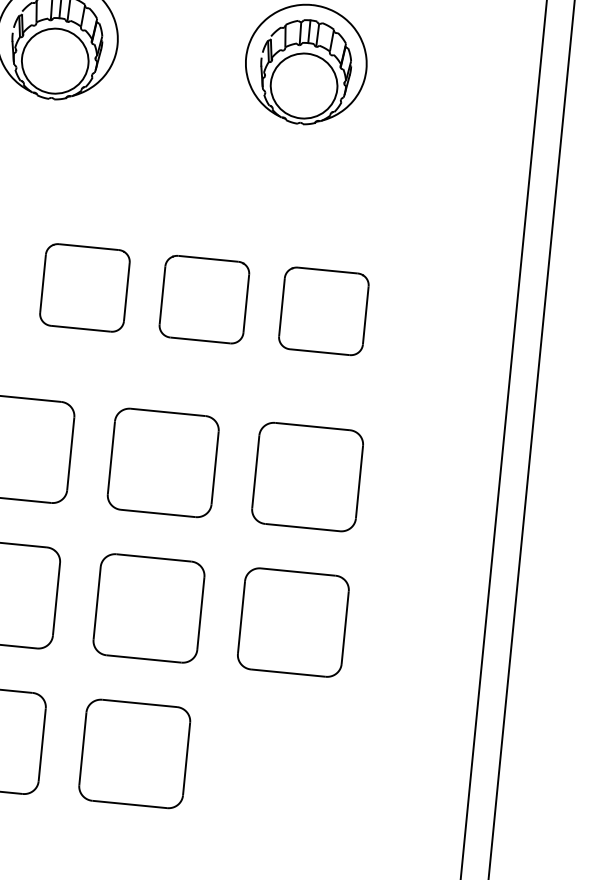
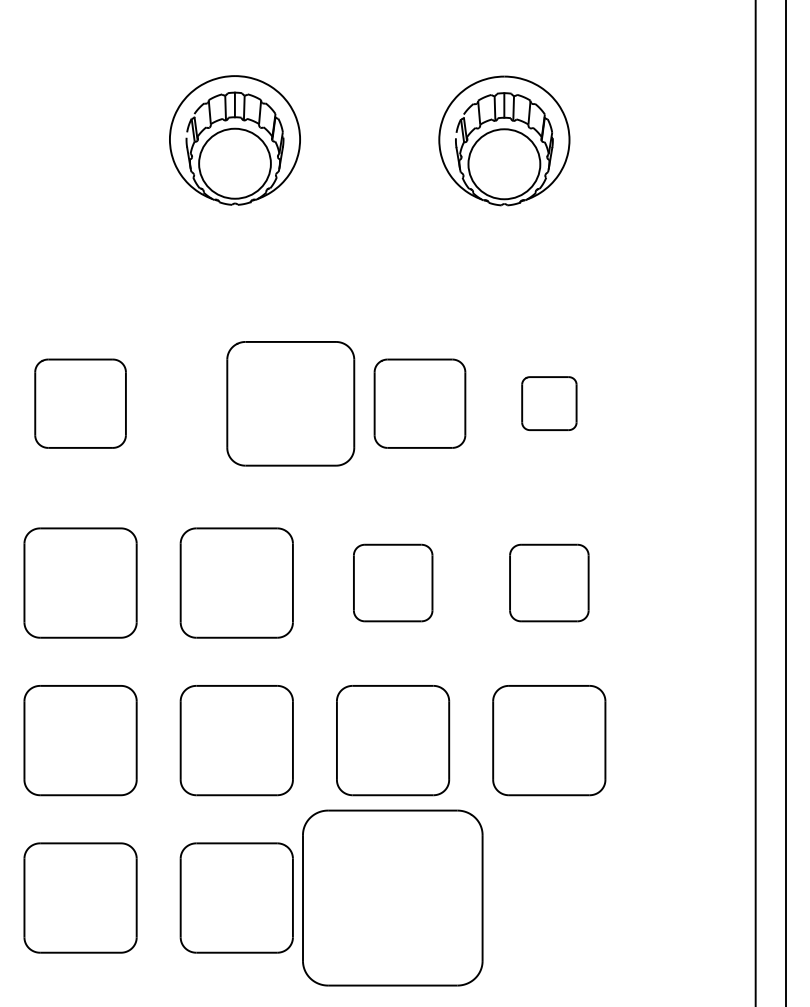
part: (84, 287) -> (290, 403), size x1.4
part: (324, 311) -> (549, 403), size x0.6
part: (163, 462) -> (393, 582), size x0.7
part: (307, 476) -> (549, 582), size x0.7
part: (135, 753) -> (393, 897), size x1.6

